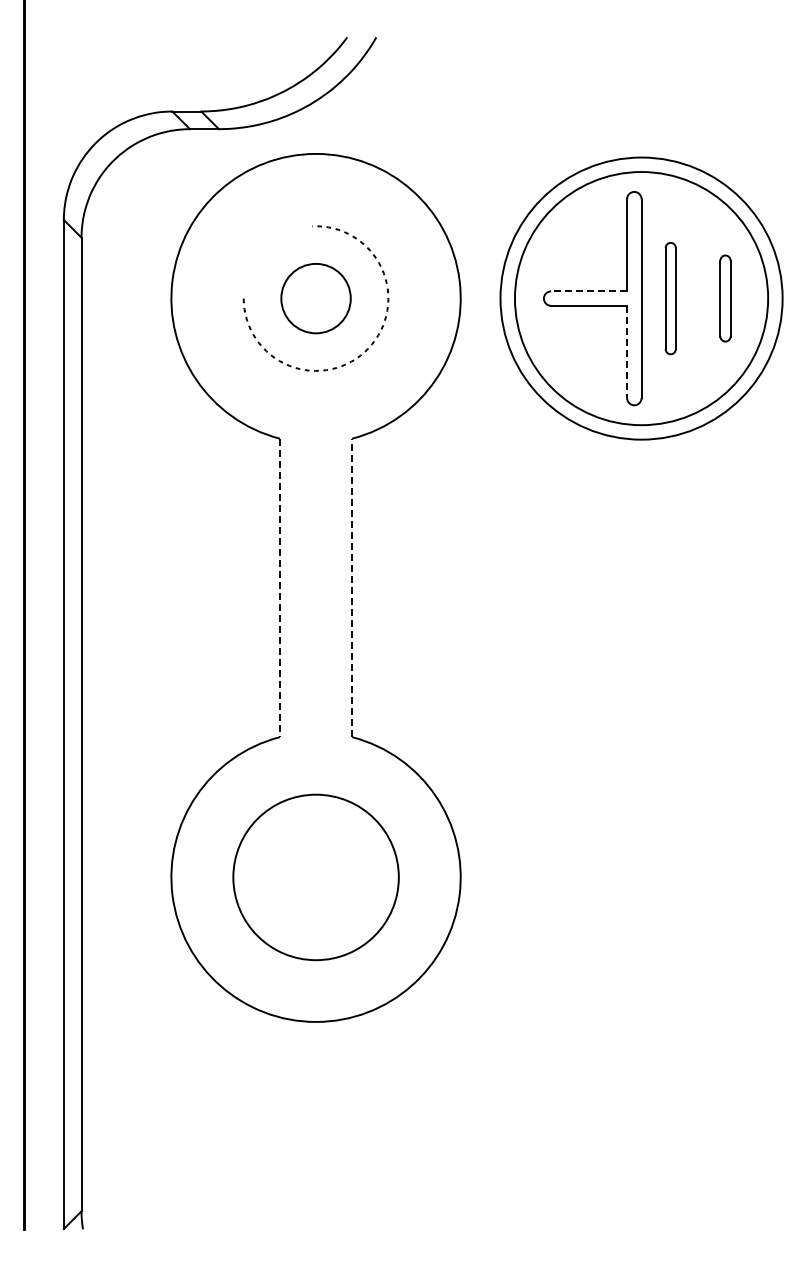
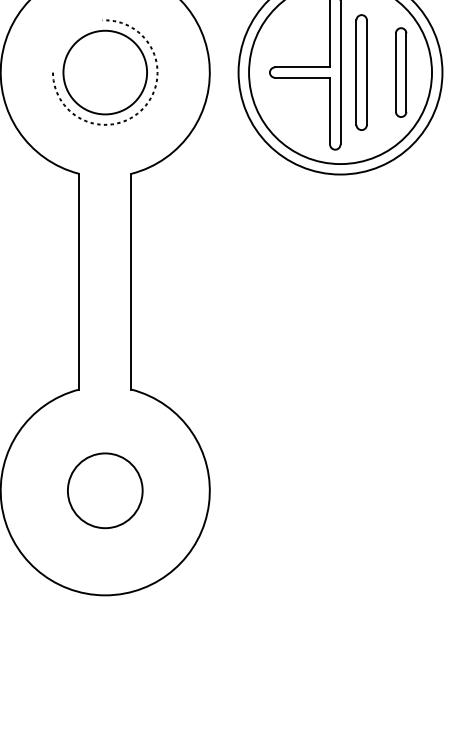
line: (589, 291) -> (302, 67), dashed -> solid
circle: (315, 298) -> (104, 72), size x1.67
part: (670, 298) -> (361, 72), size x1.43
part: (725, 298) -> (401, 72), size x1.43
line: (627, 352) -> (330, 111), dashed -> solid
line: (352, 587) -> (131, 281), dashed -> solid
line: (279, 588) -> (78, 282), dashed -> solid
circle: (315, 876) -> (104, 490), size x0.62

